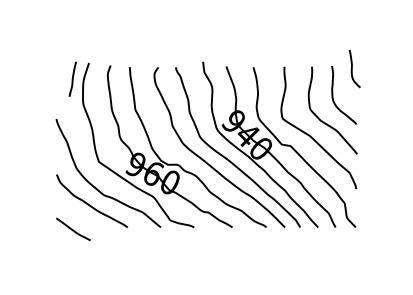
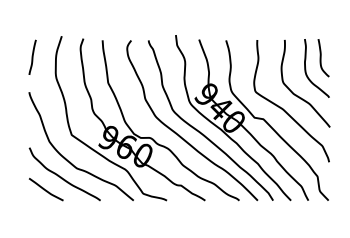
curve: (352, 68) -> (321, 57), moved
line: (72, 78) -> (32, 56), moved
curve: (72, 228) -> (45, 188), moved

